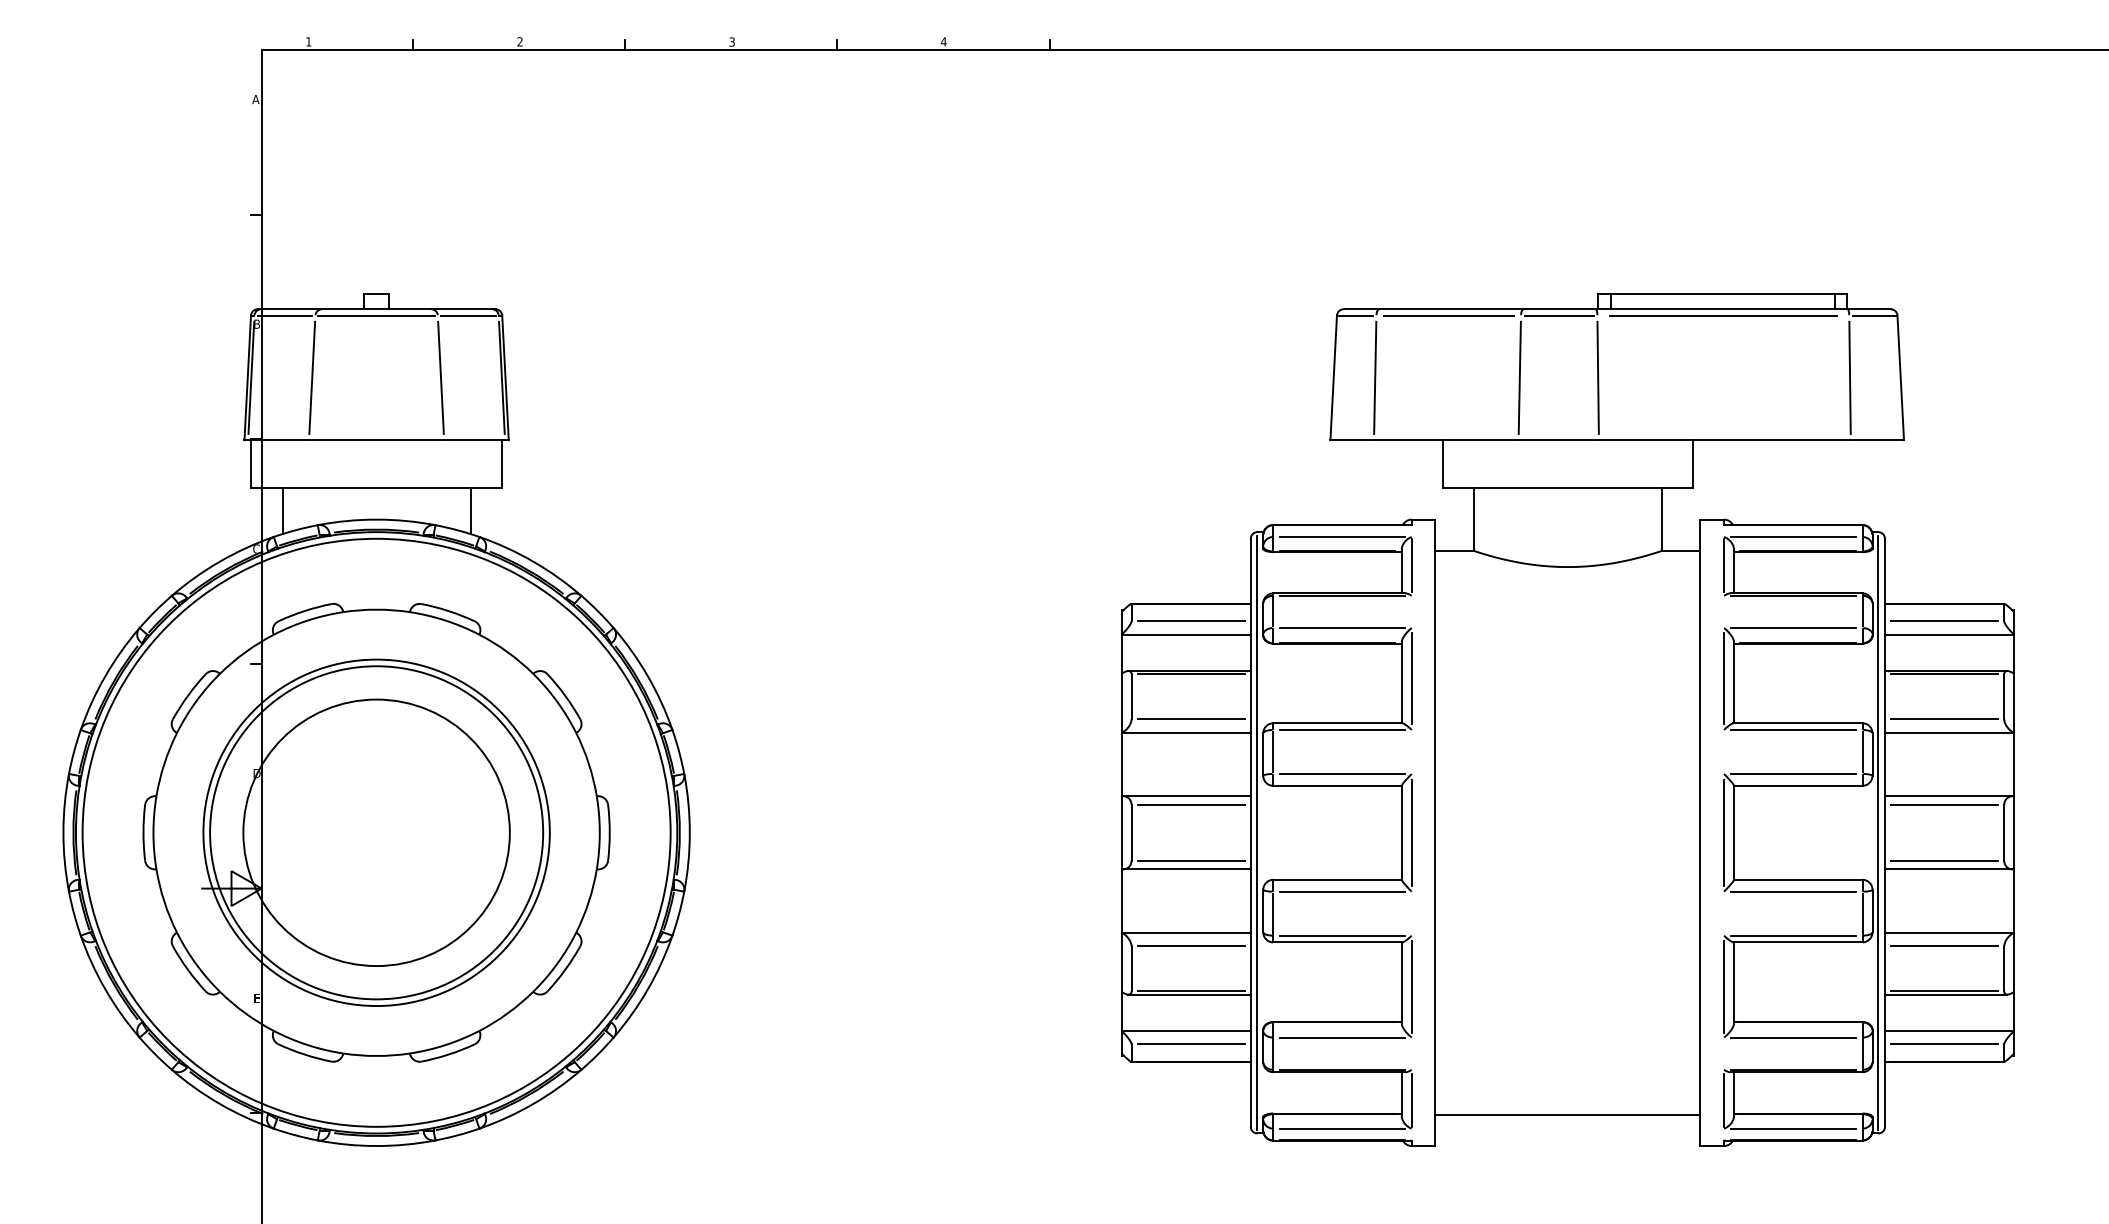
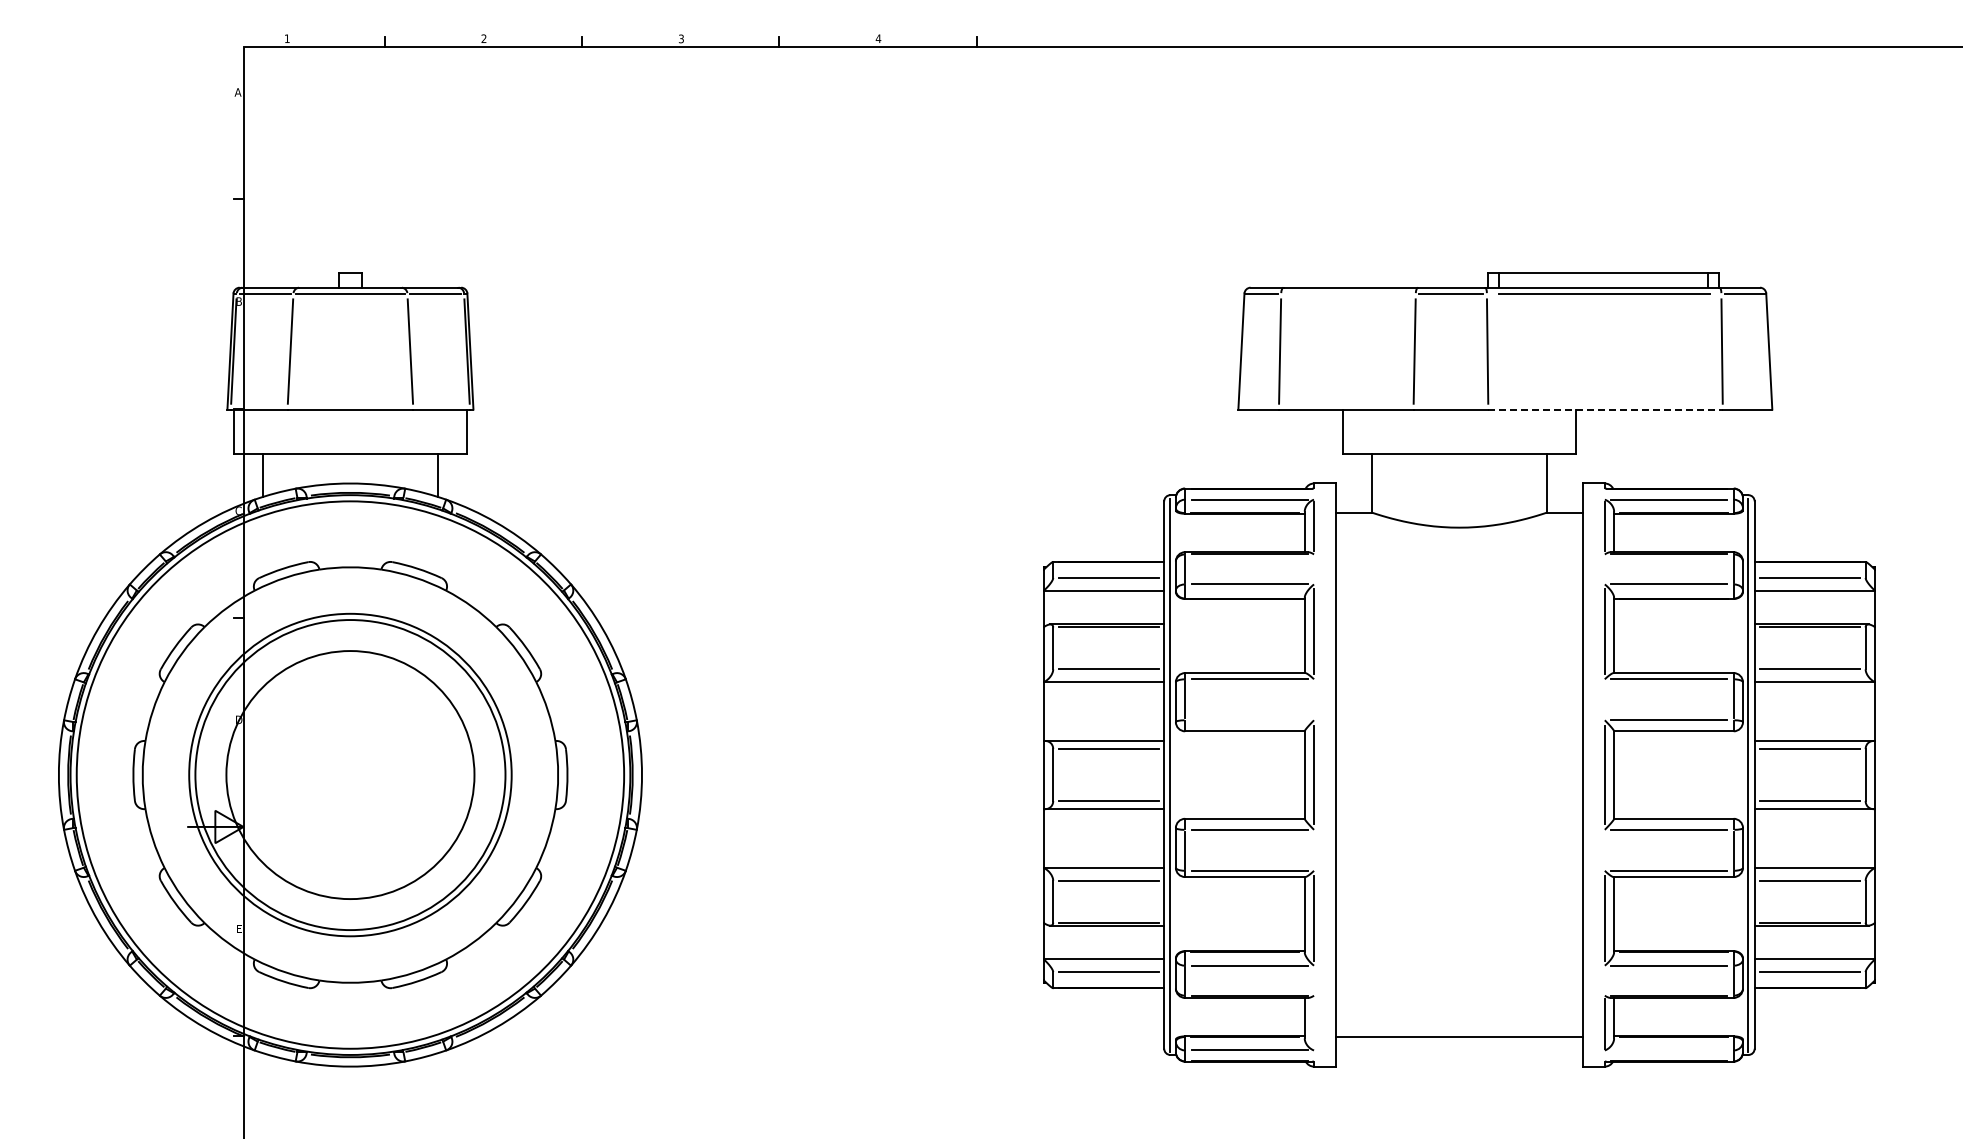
line: (1448, 315) -> (1348, 293), removed
line: (1725, 440) -> (1606, 409), solid -> dashed
line: (1342, 774) -> (1249, 720), removed
line: (1412, 1099) -> (1314, 1023), removed
line: (1793, 1128) -> (1669, 1050), removed

